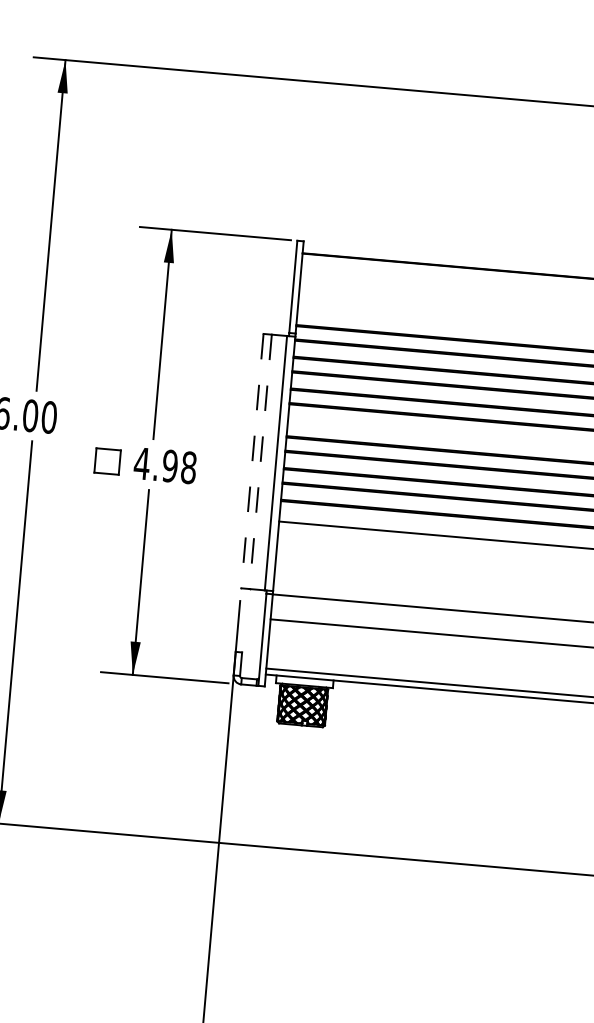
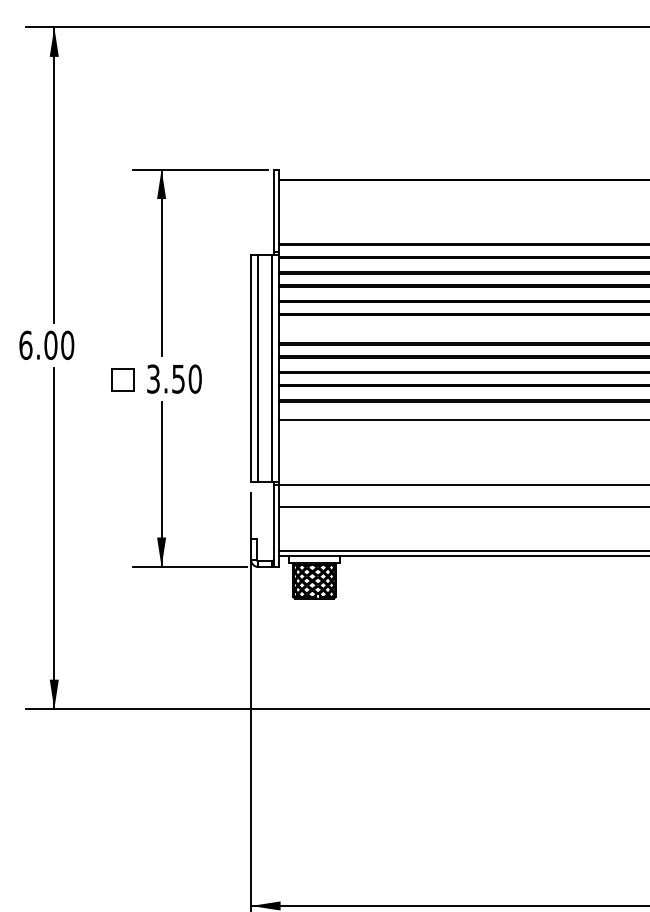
line: (252, 461) -> (251, 368), dashed -> solid
line: (260, 462) -> (258, 368), dashed -> solid
text: (164, 464) -> (173, 378), 4.98 -> 3.50

